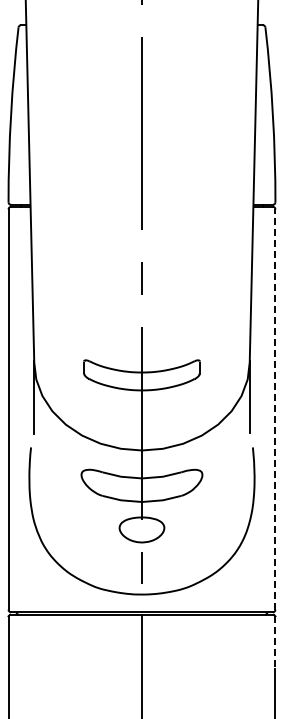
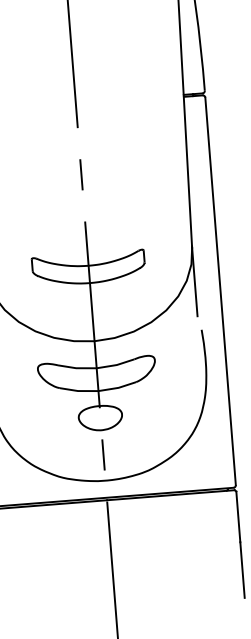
line: (275, 409) -> (220, 291), dashed -> solid
line: (275, 642) -> (238, 516), dashed -> solid

